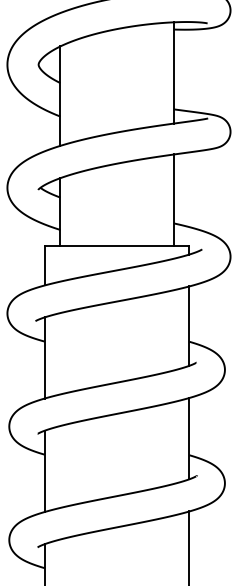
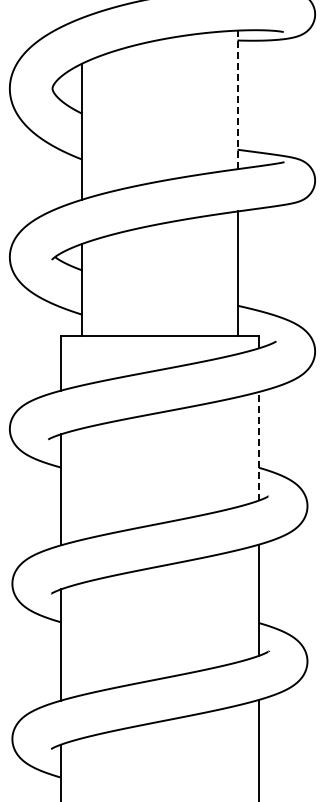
line: (173, 72) -> (237, 99), solid -> dashed
line: (189, 325) -> (258, 445), solid -> dashed

